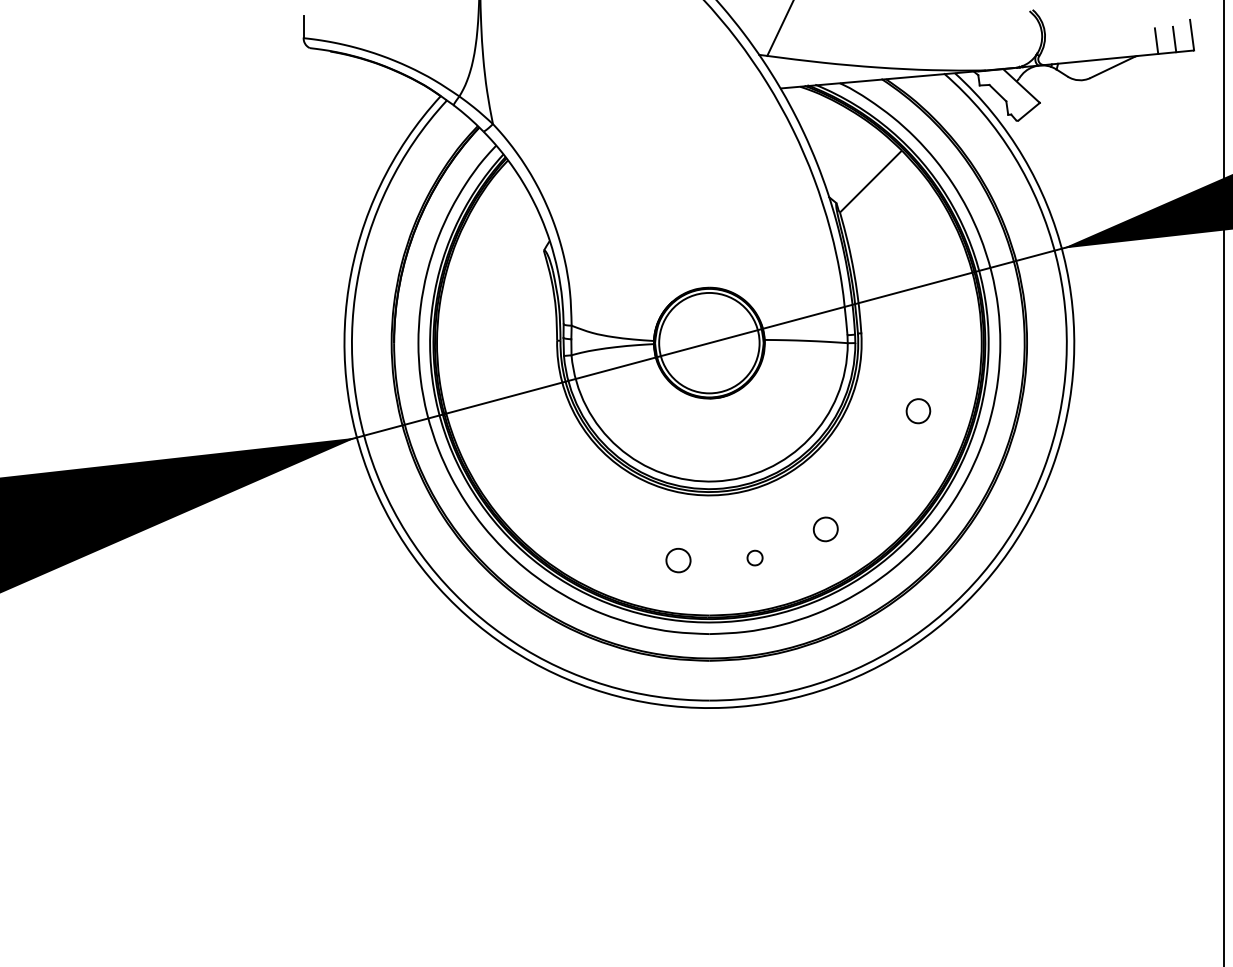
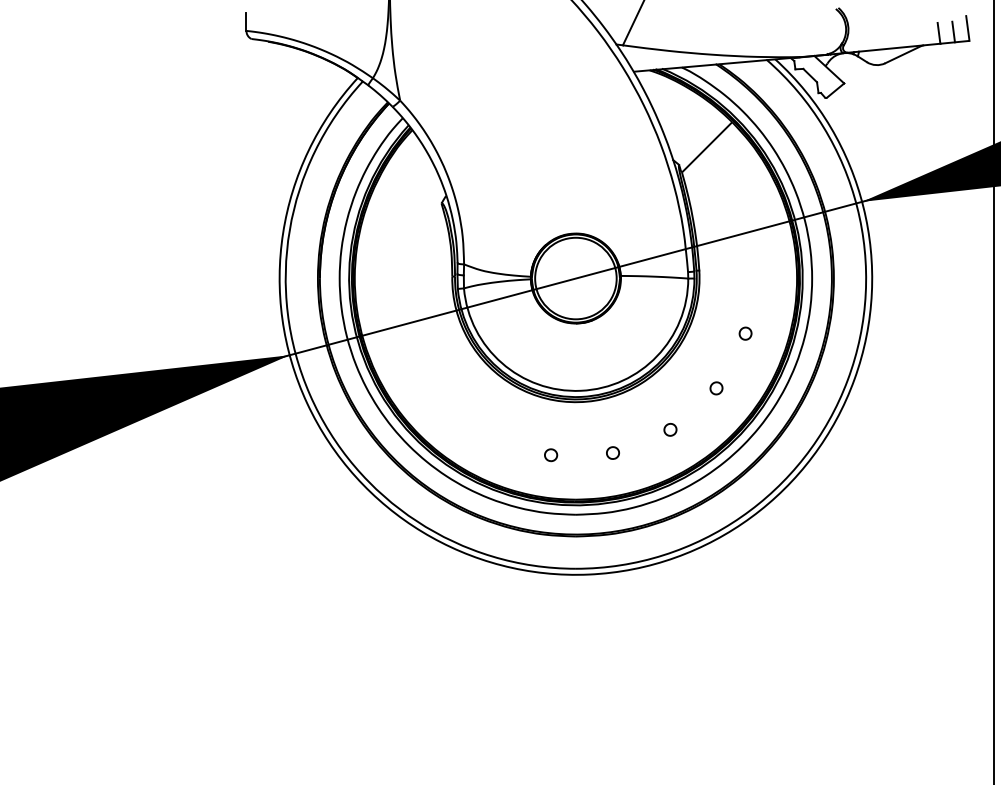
part: (918, 410) -> (745, 333), size x0.62
part: (882, 478) -> (716, 388), added
part: (825, 529) -> (670, 429), size x0.62
part: (679, 561) -> (551, 455), size x0.62

